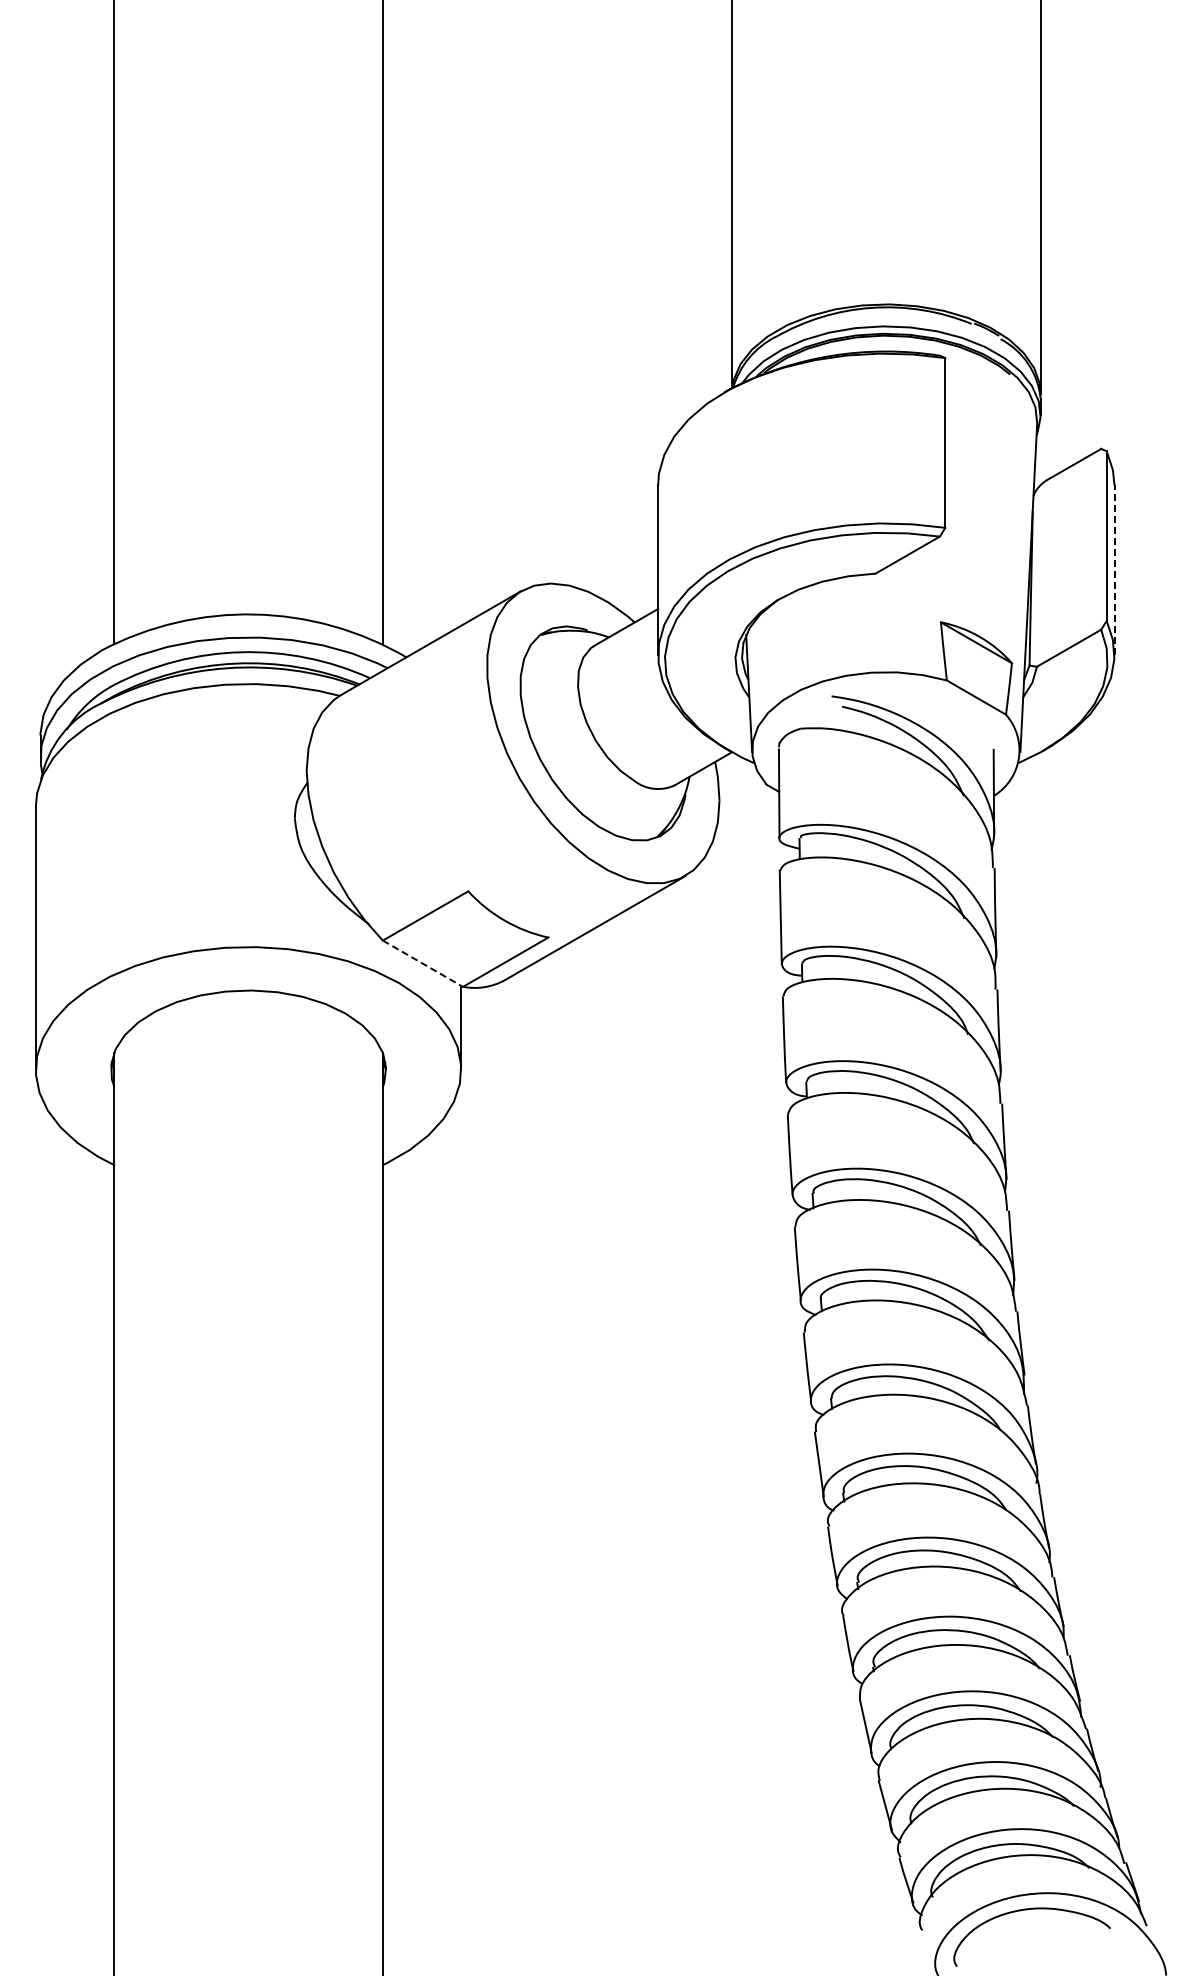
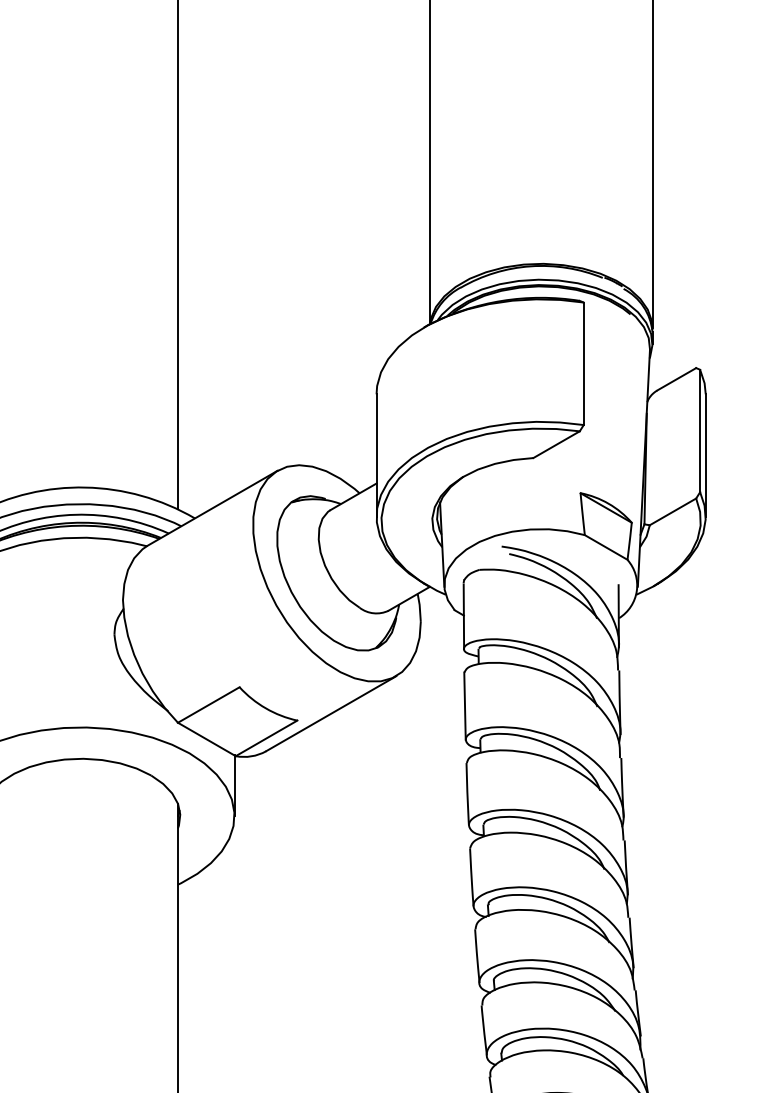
line: (1114, 570) -> (705, 455), dashed -> solid
line: (423, 963) -> (207, 739), dashed -> solid

